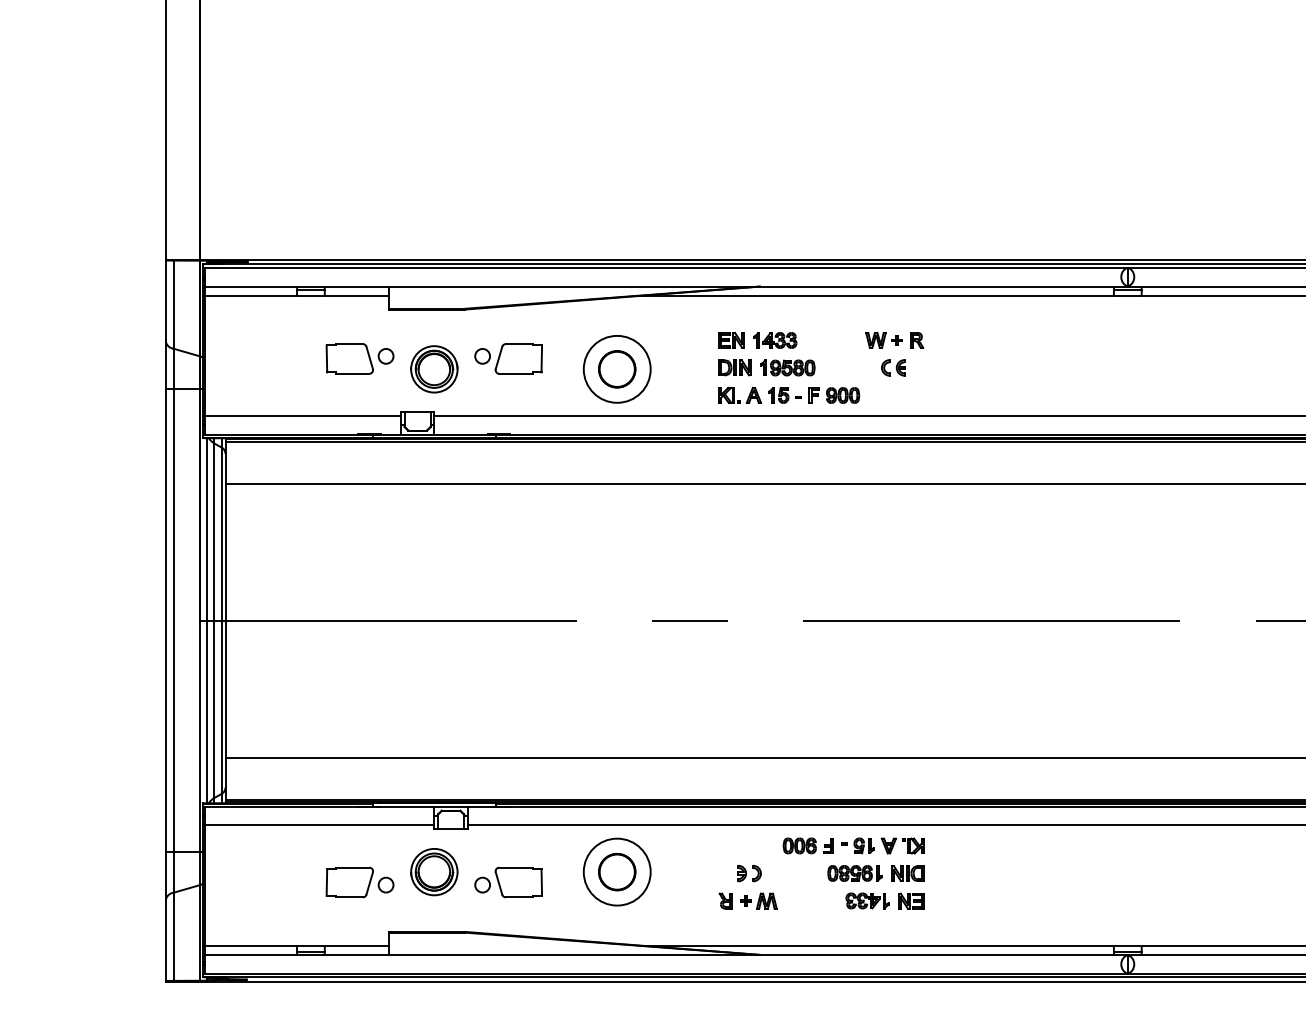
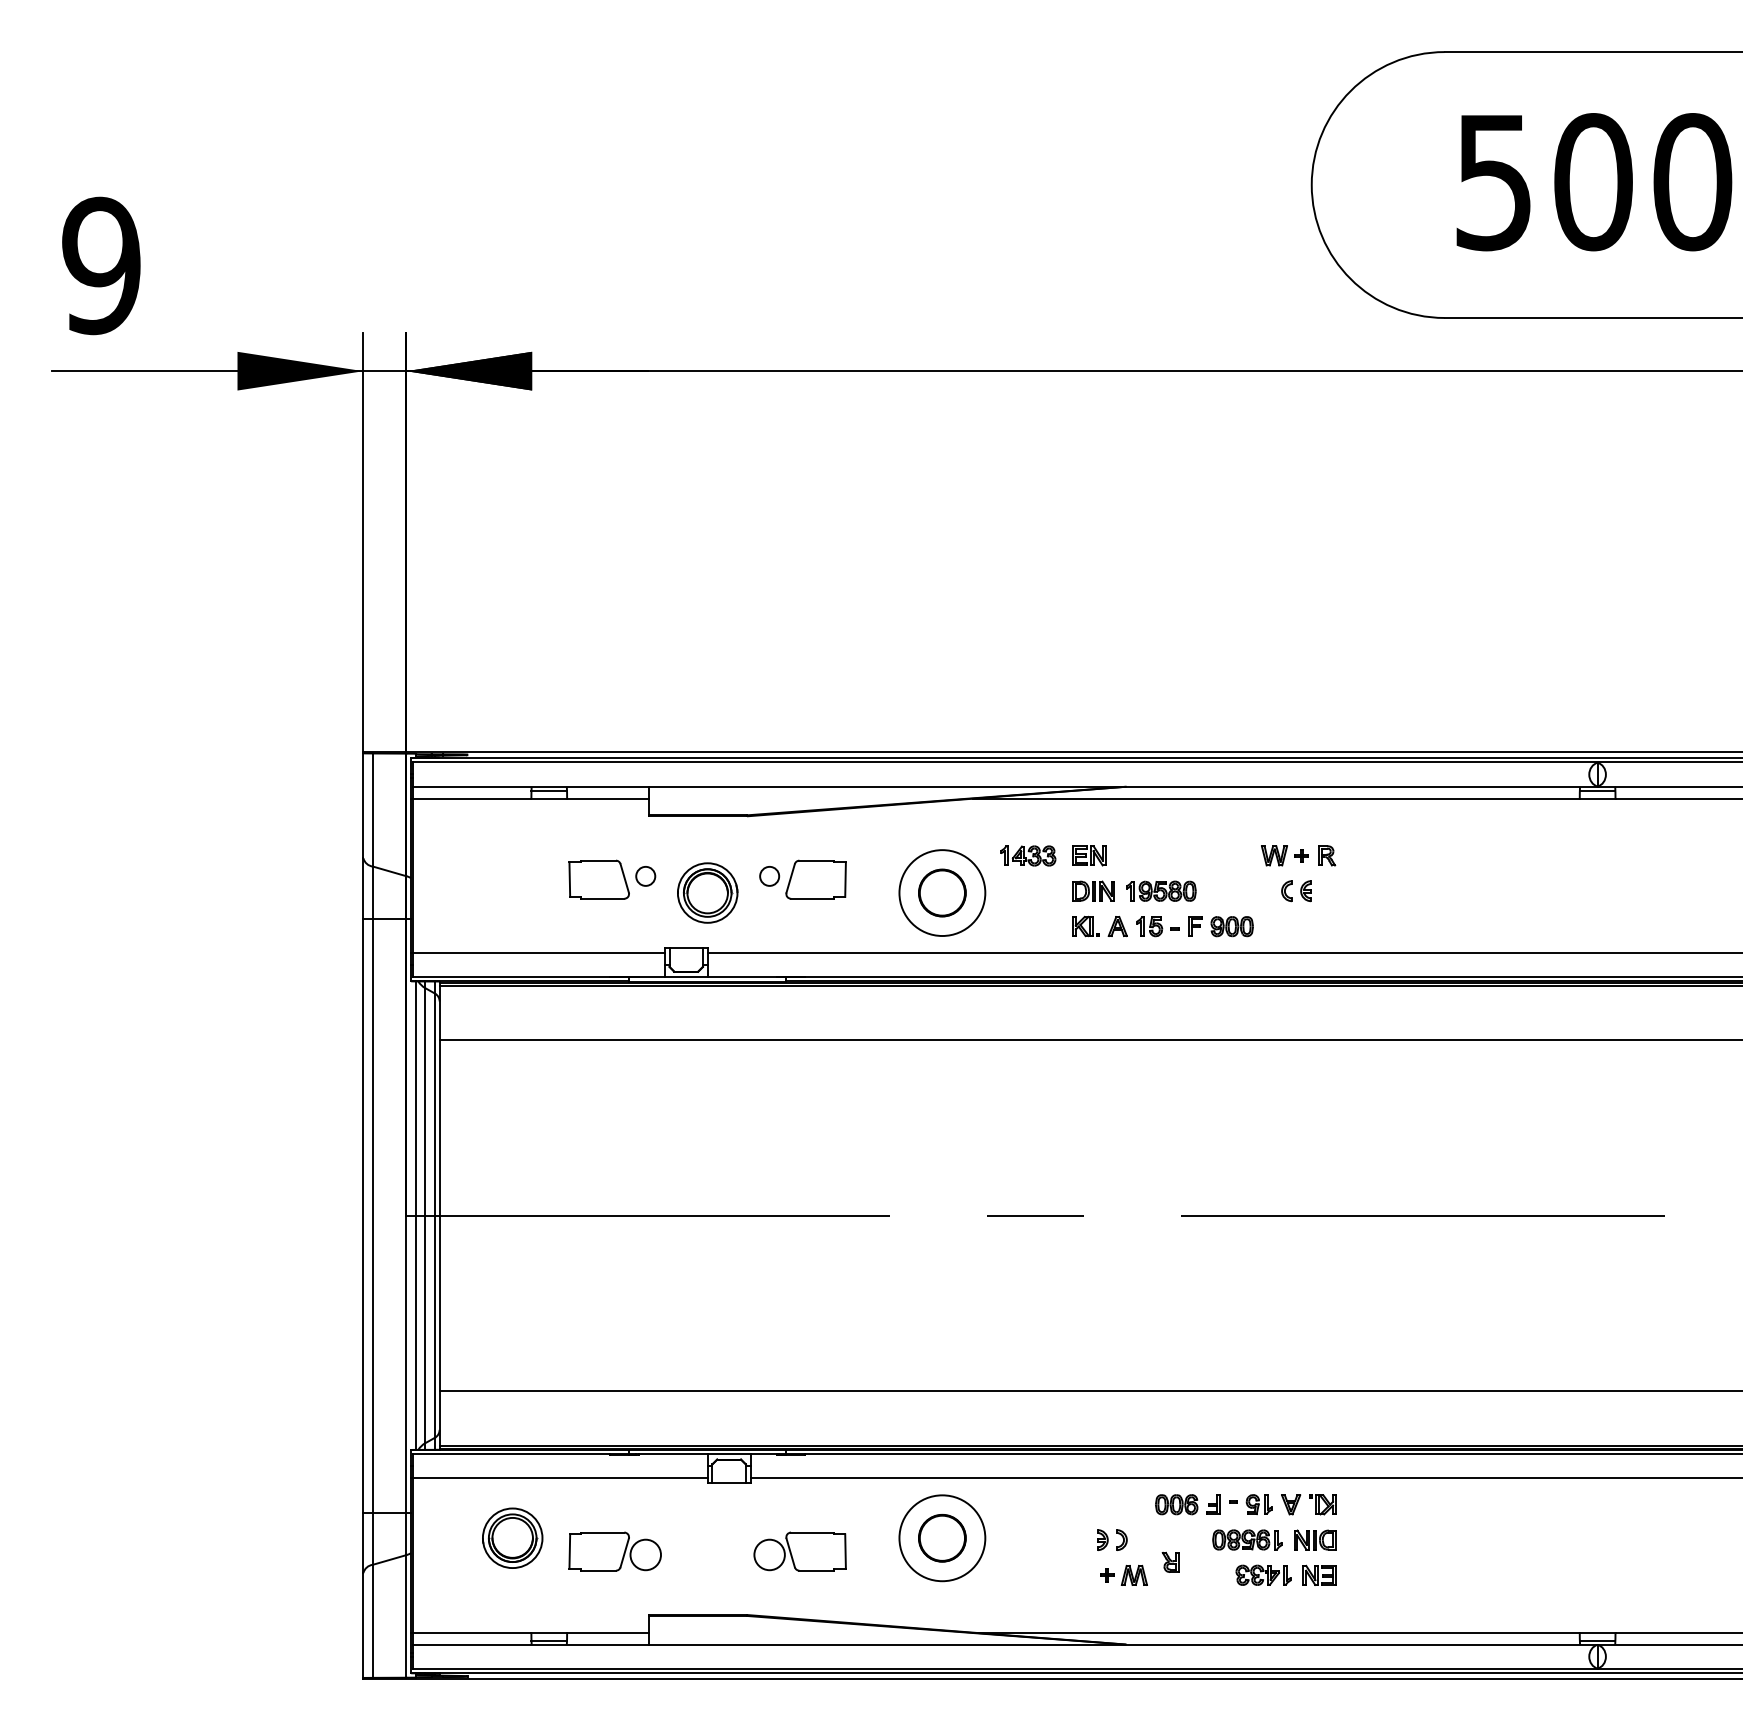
part: (775, 340) -> (1028, 855), moved
part: (434, 871) -> (512, 1537), moved
circle: (385, 884) -> (645, 1554), size x1.6
circle: (482, 884) -> (769, 1554), size x1.6
part: (725, 900) -> (1170, 1561), moved

